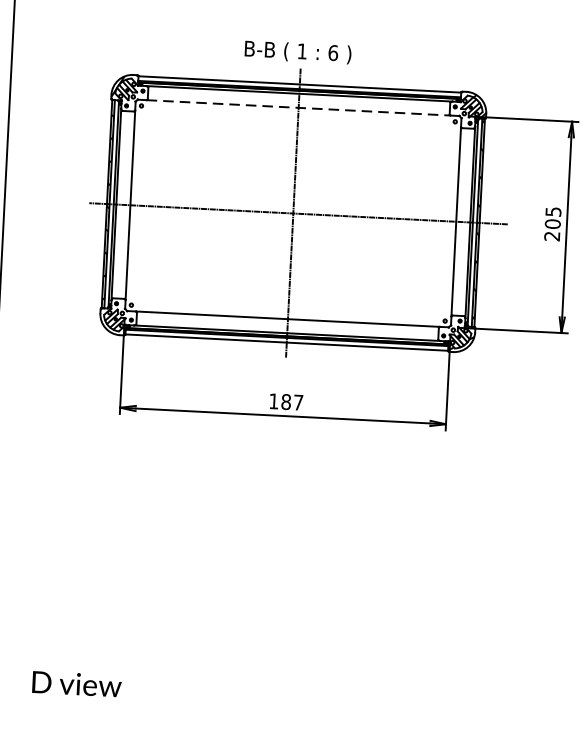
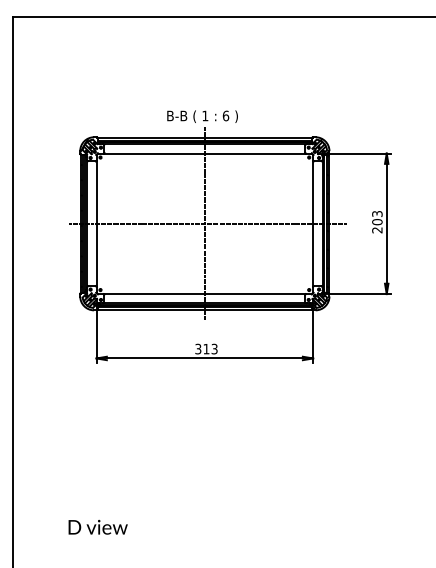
line: (299, 107) -> (205, 153), dashed -> solid
text: (552, 211) -> (376, 213), 205 -> 203
text: (286, 401) -> (206, 348), 187 -> 313
text: (75, 684) -> (97, 527), moved

